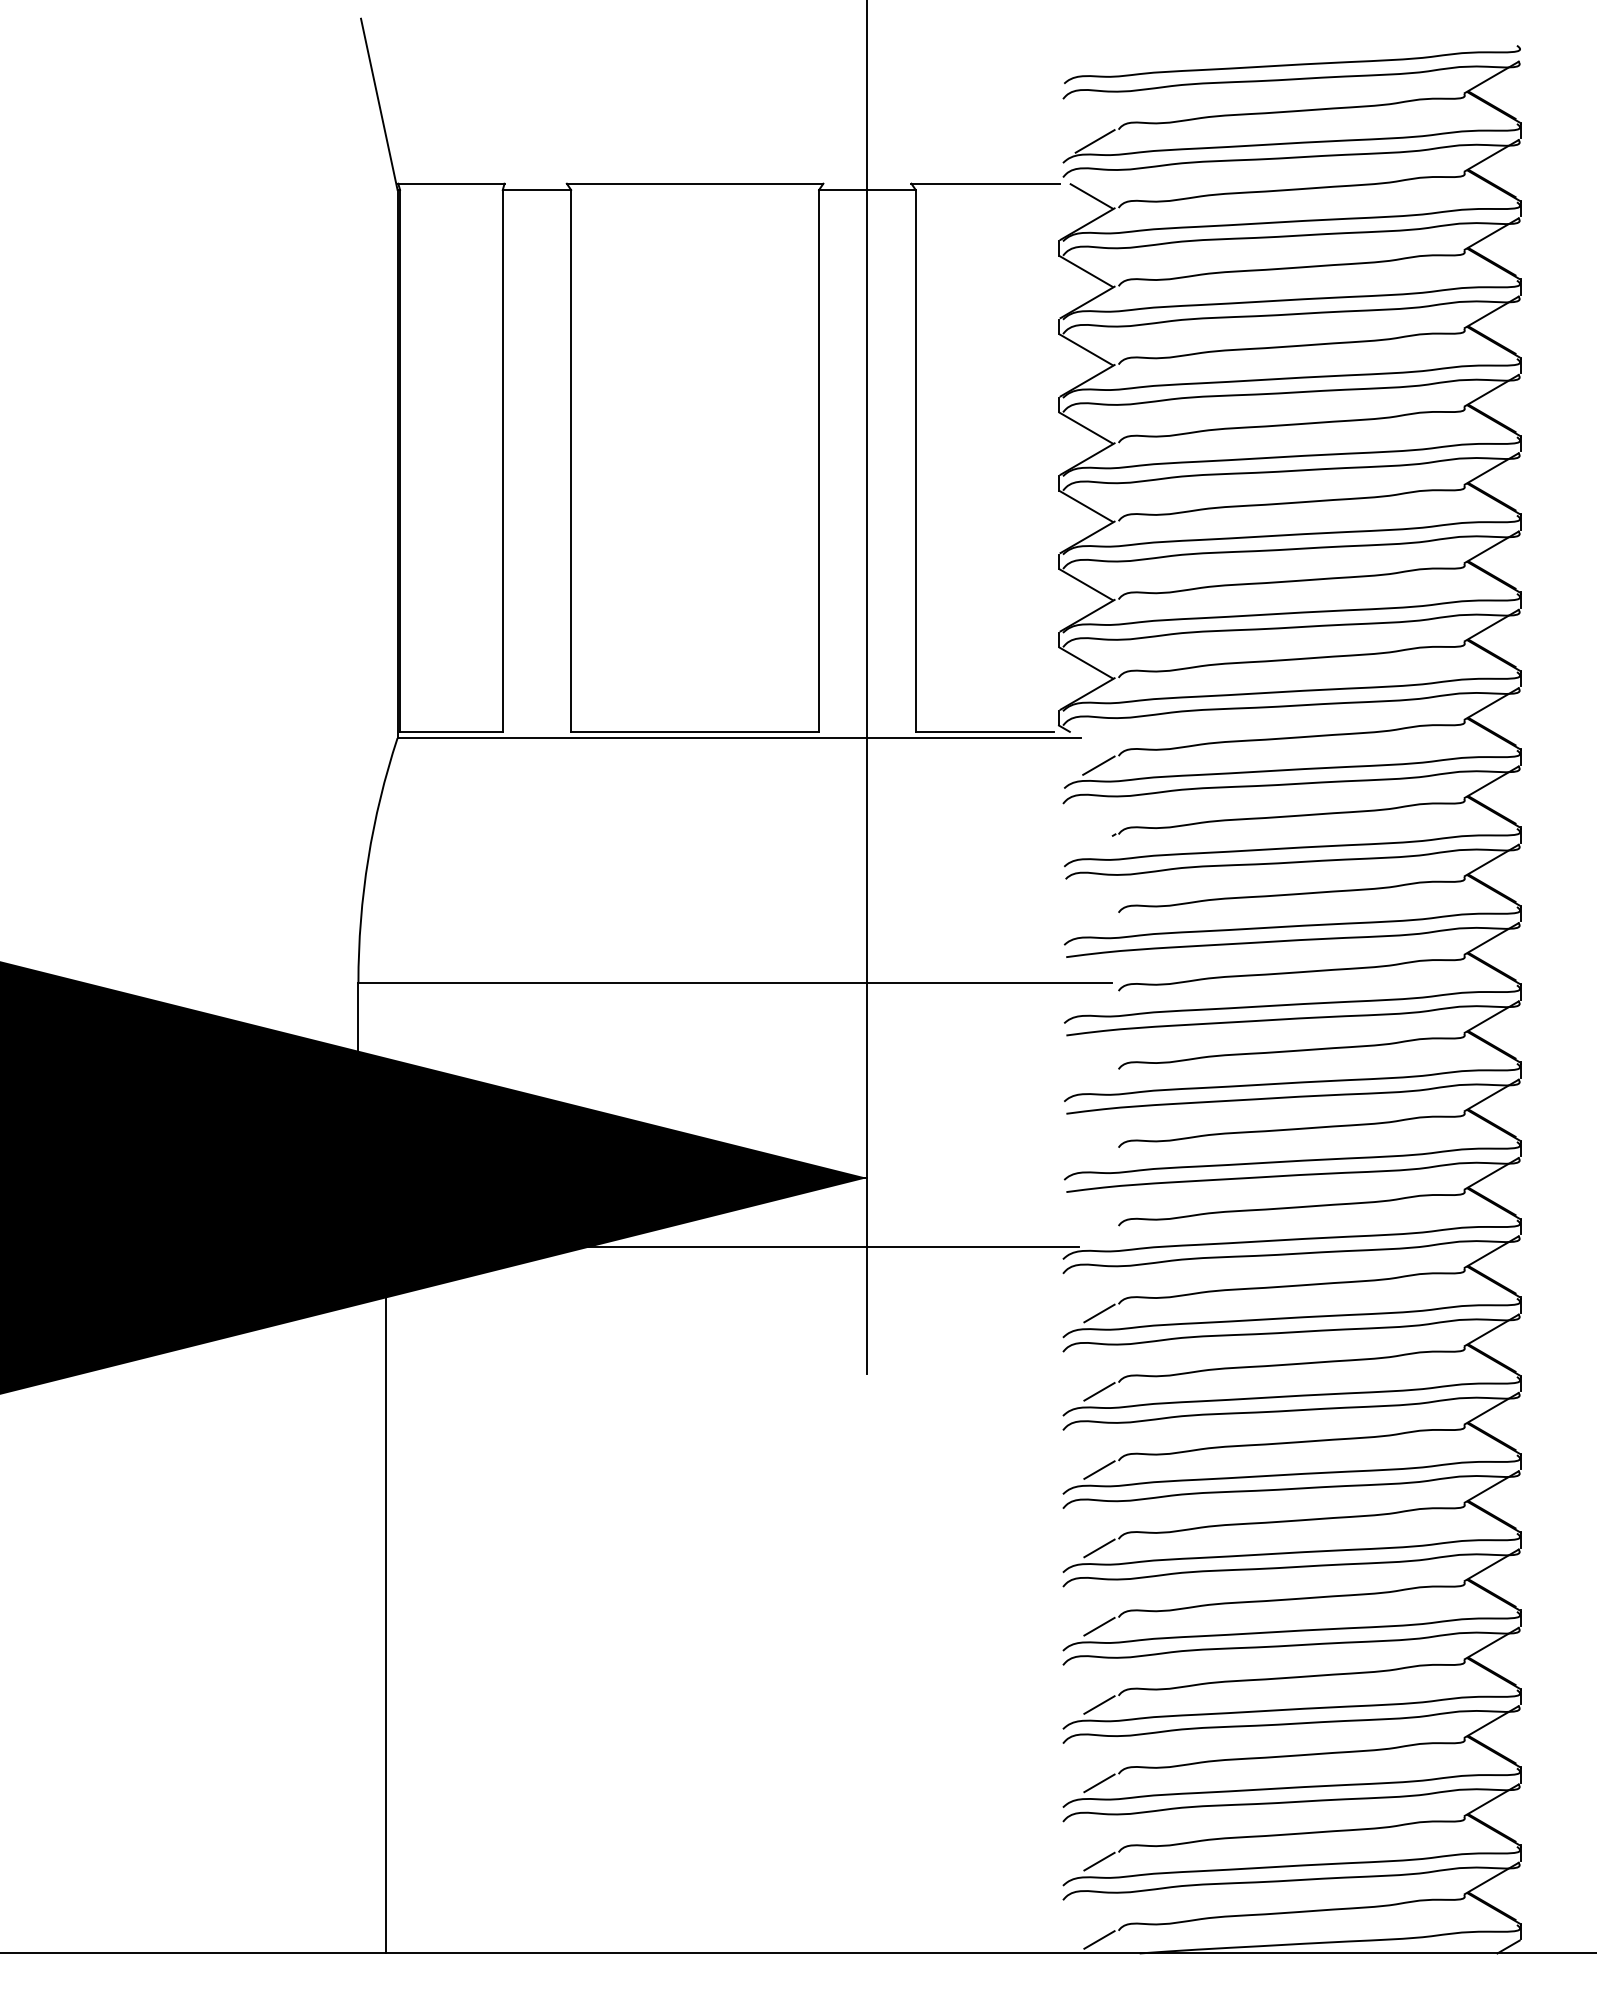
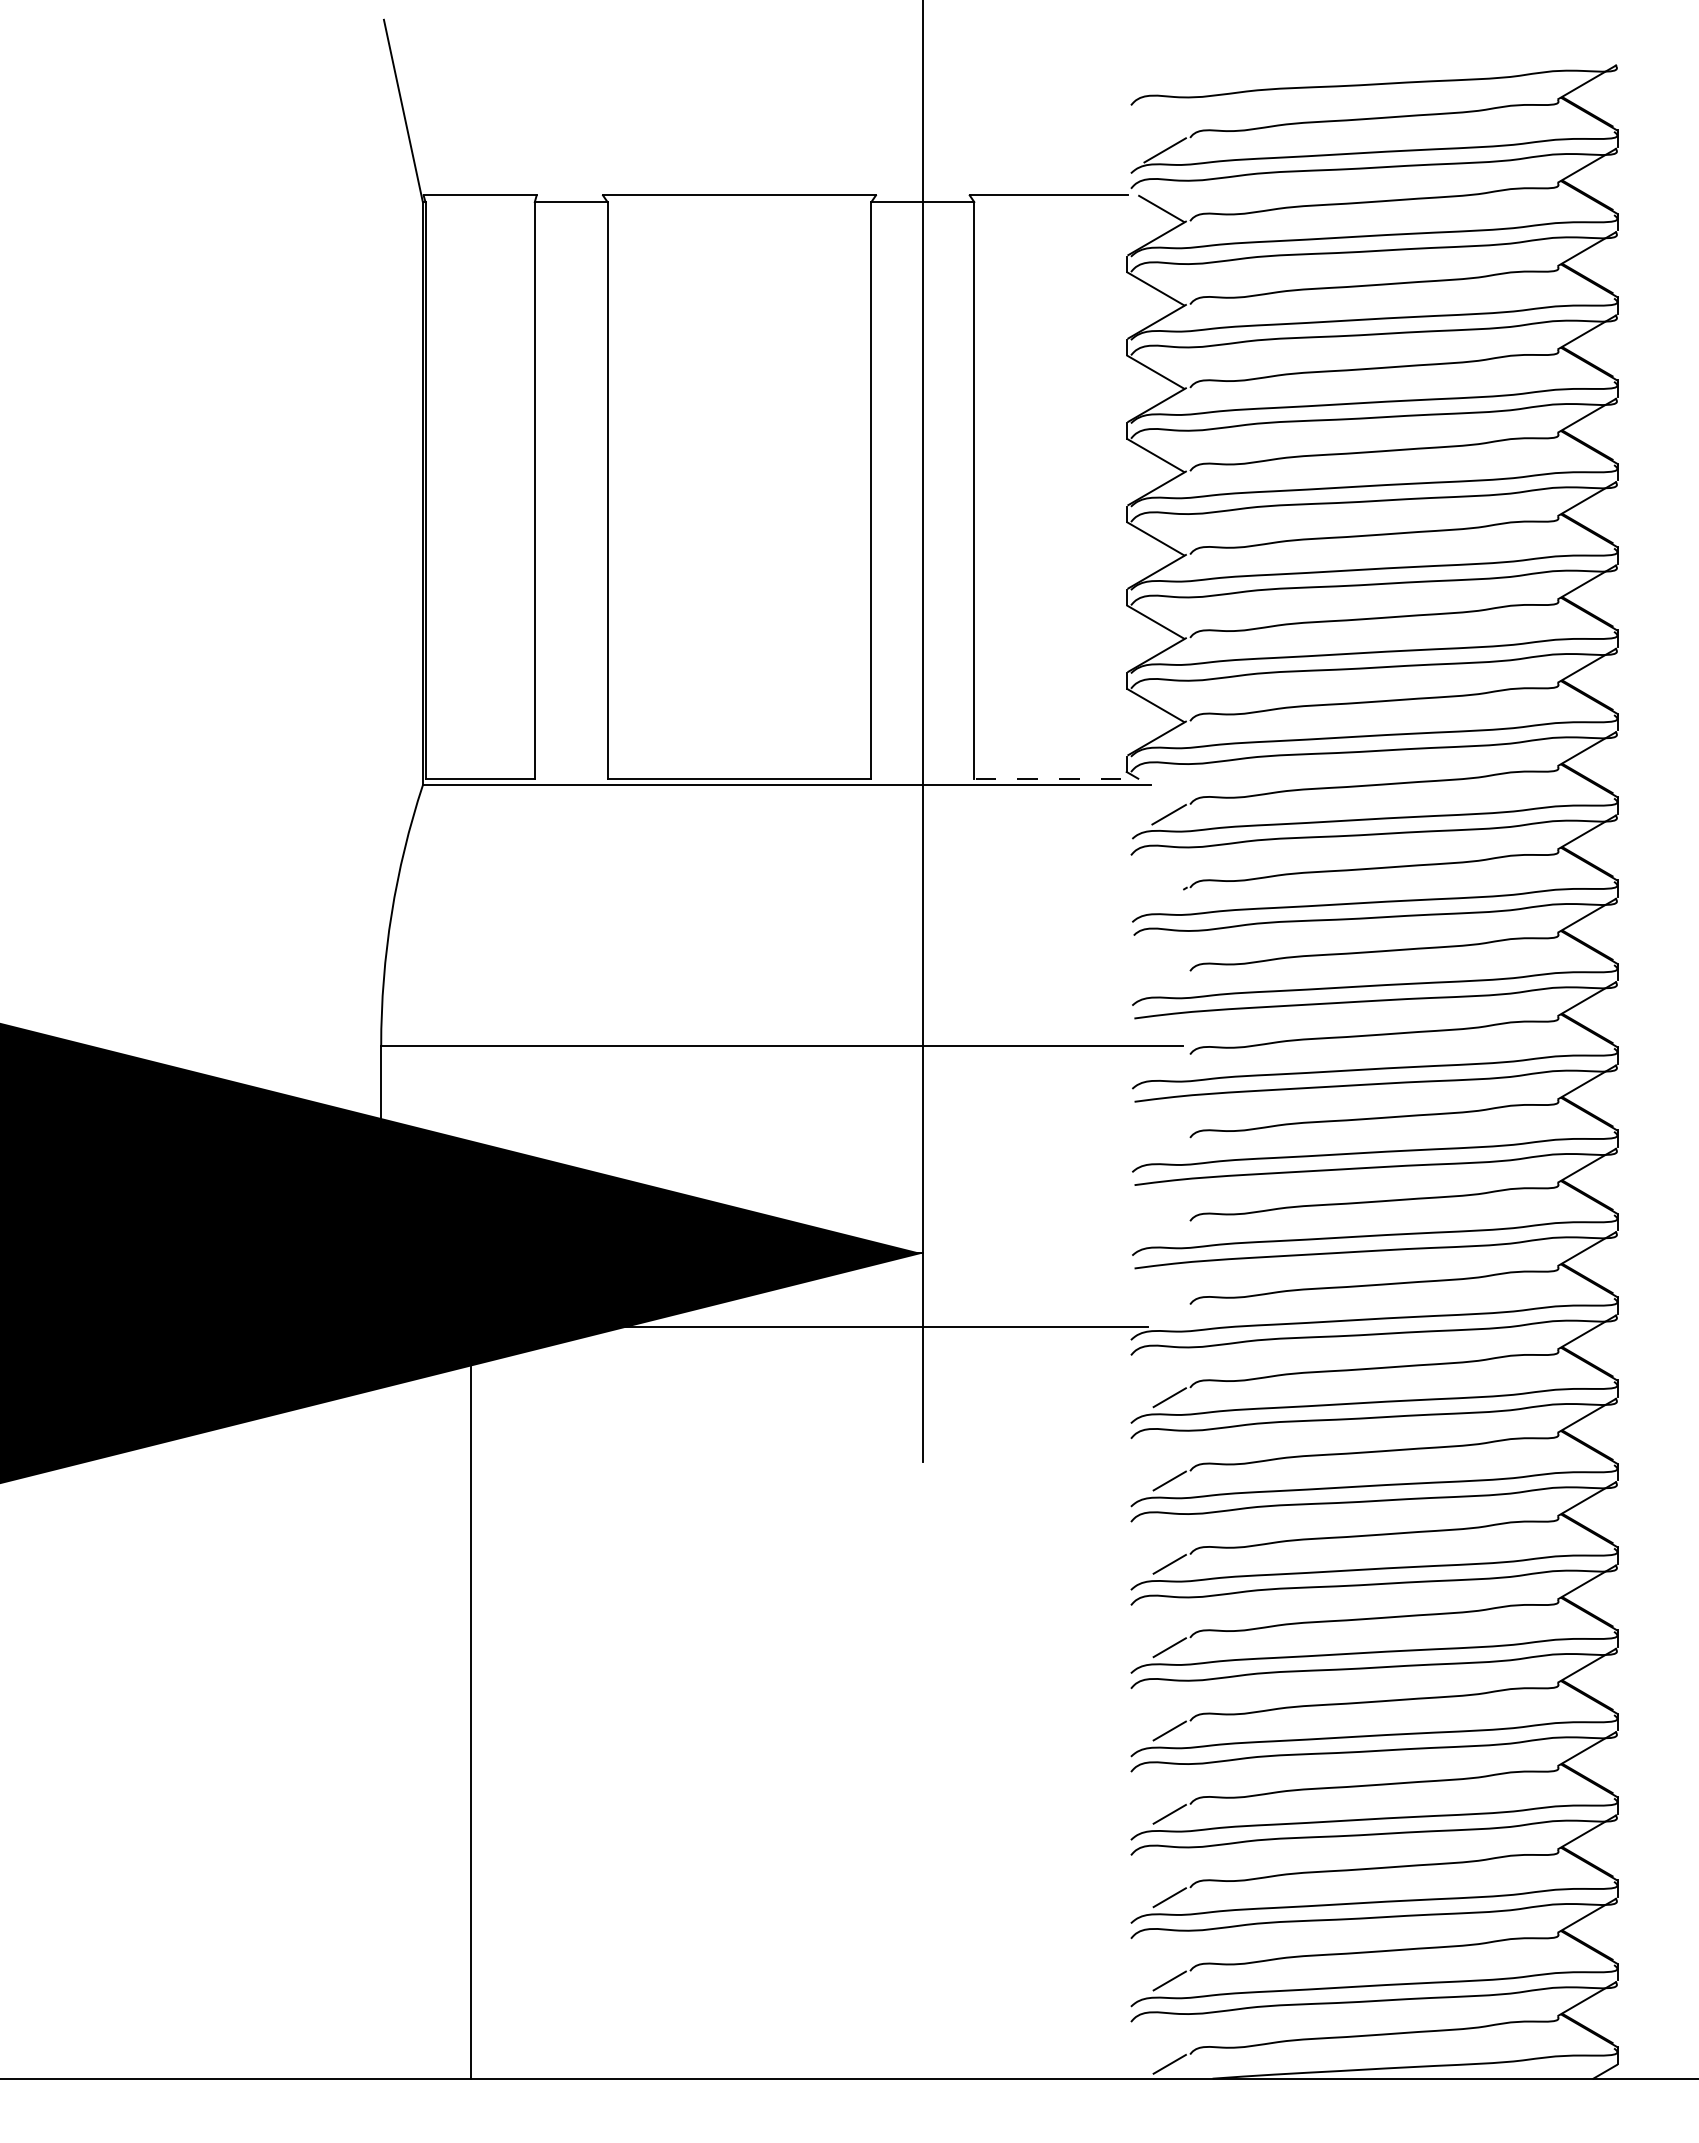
curve: (1292, 64) -> (1375, 68), removed
line: (984, 731) -> (1047, 778), solid -> dashed
line: (385, 1599) -> (471, 1702), moved

